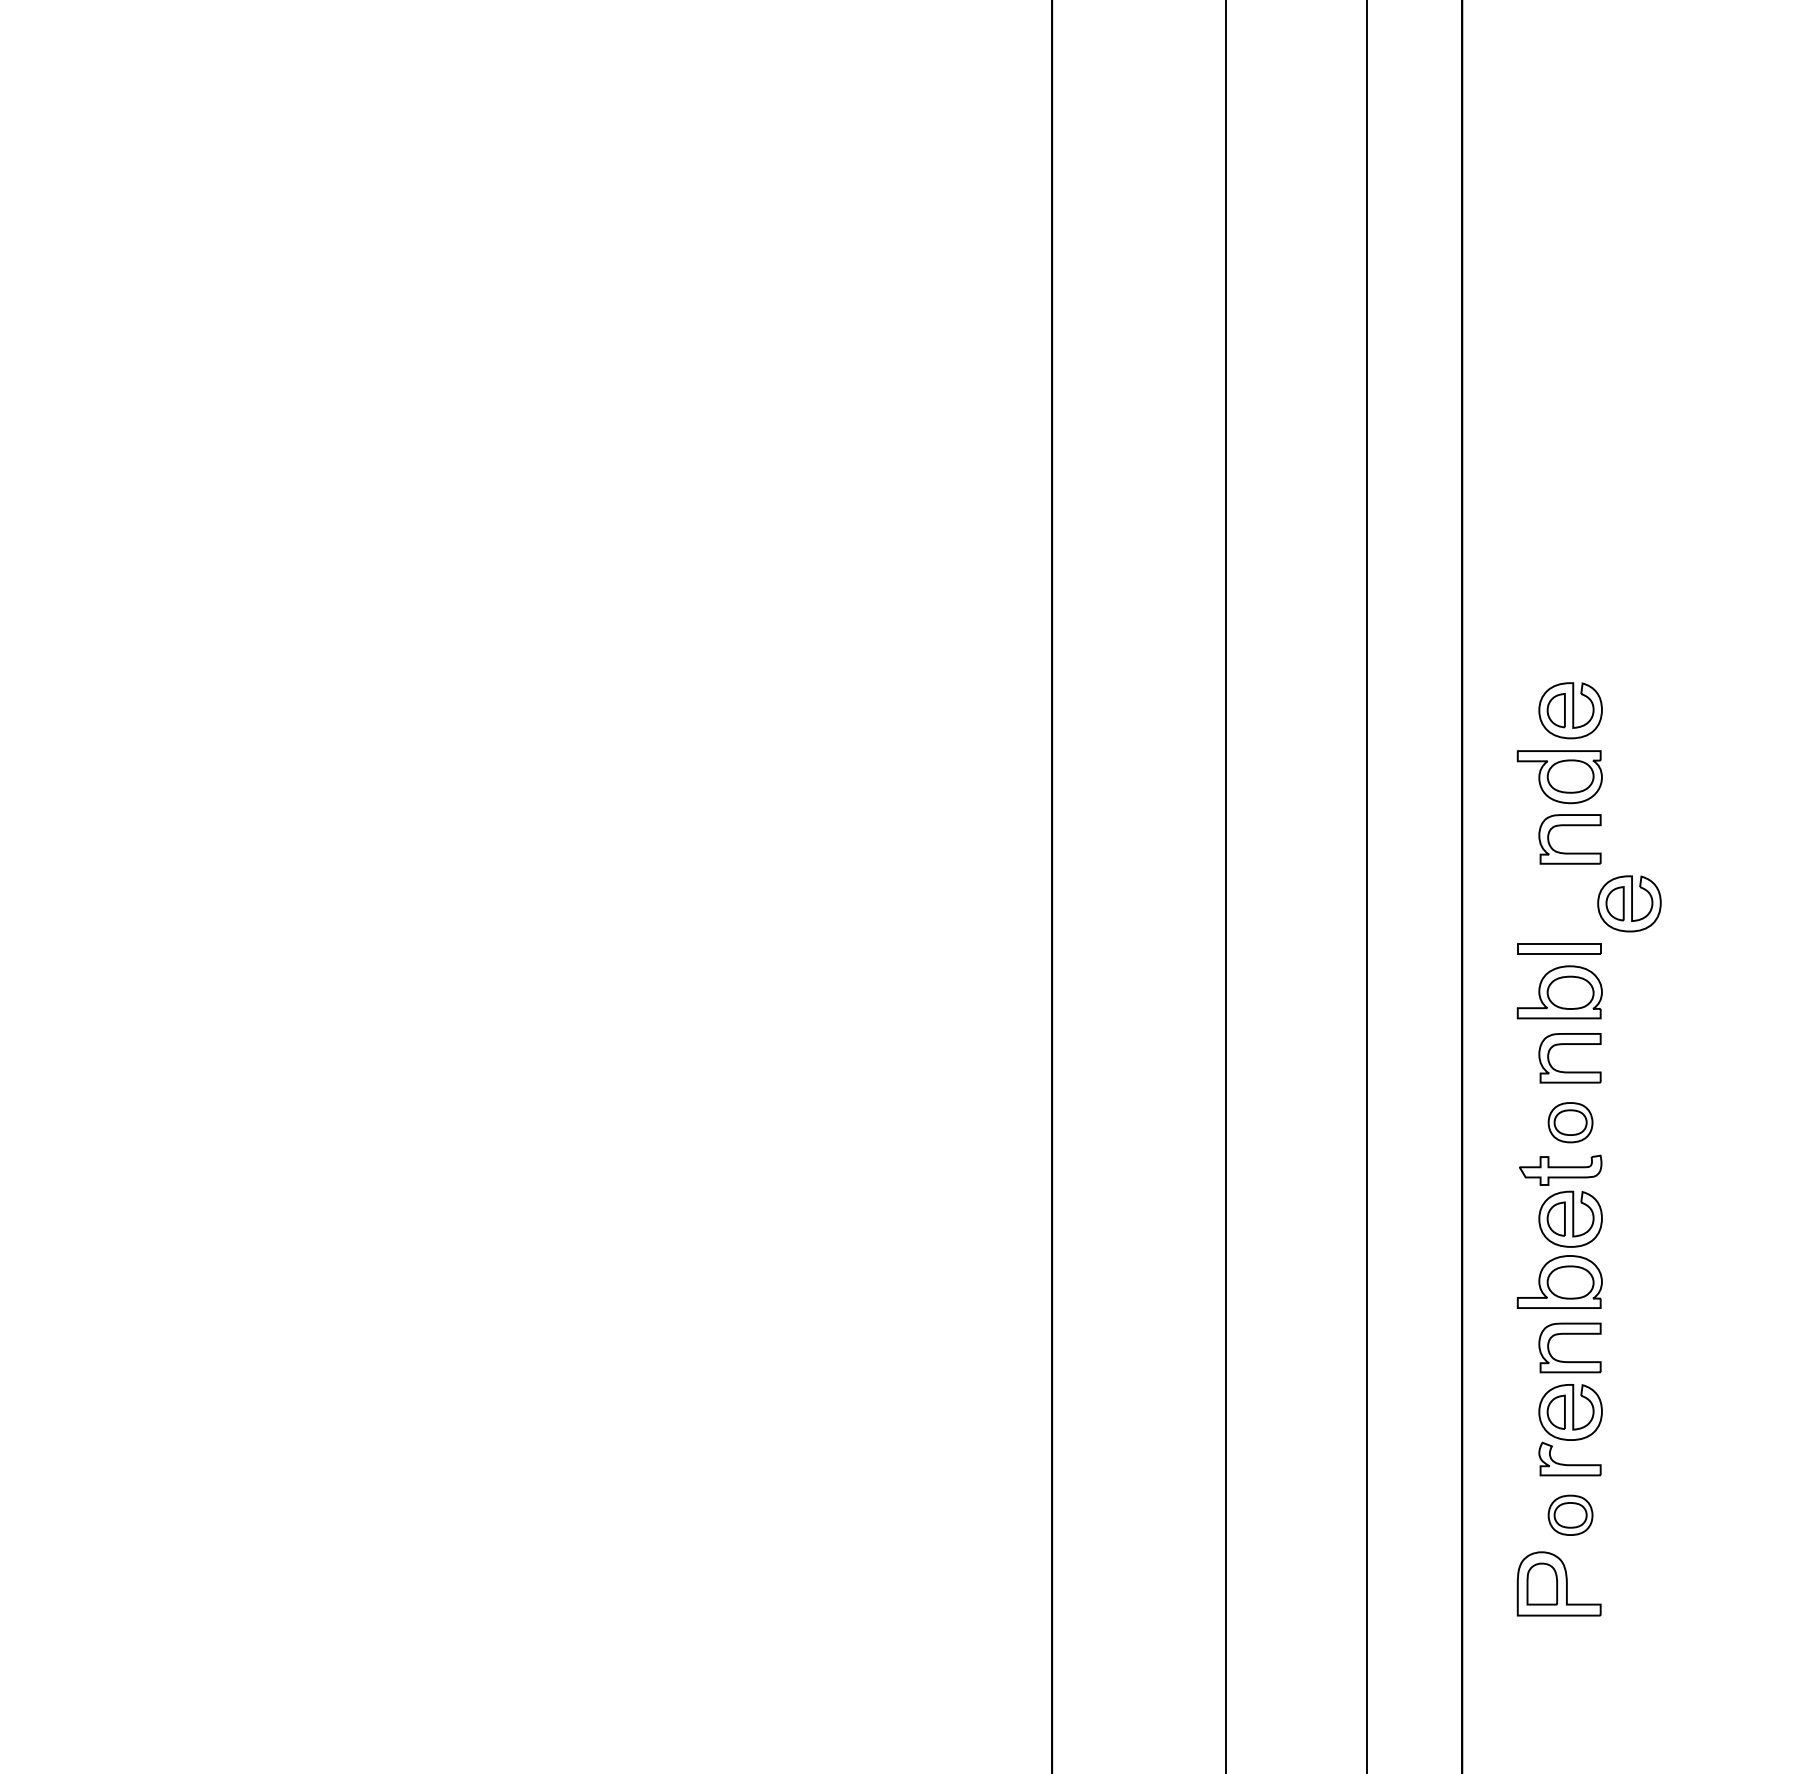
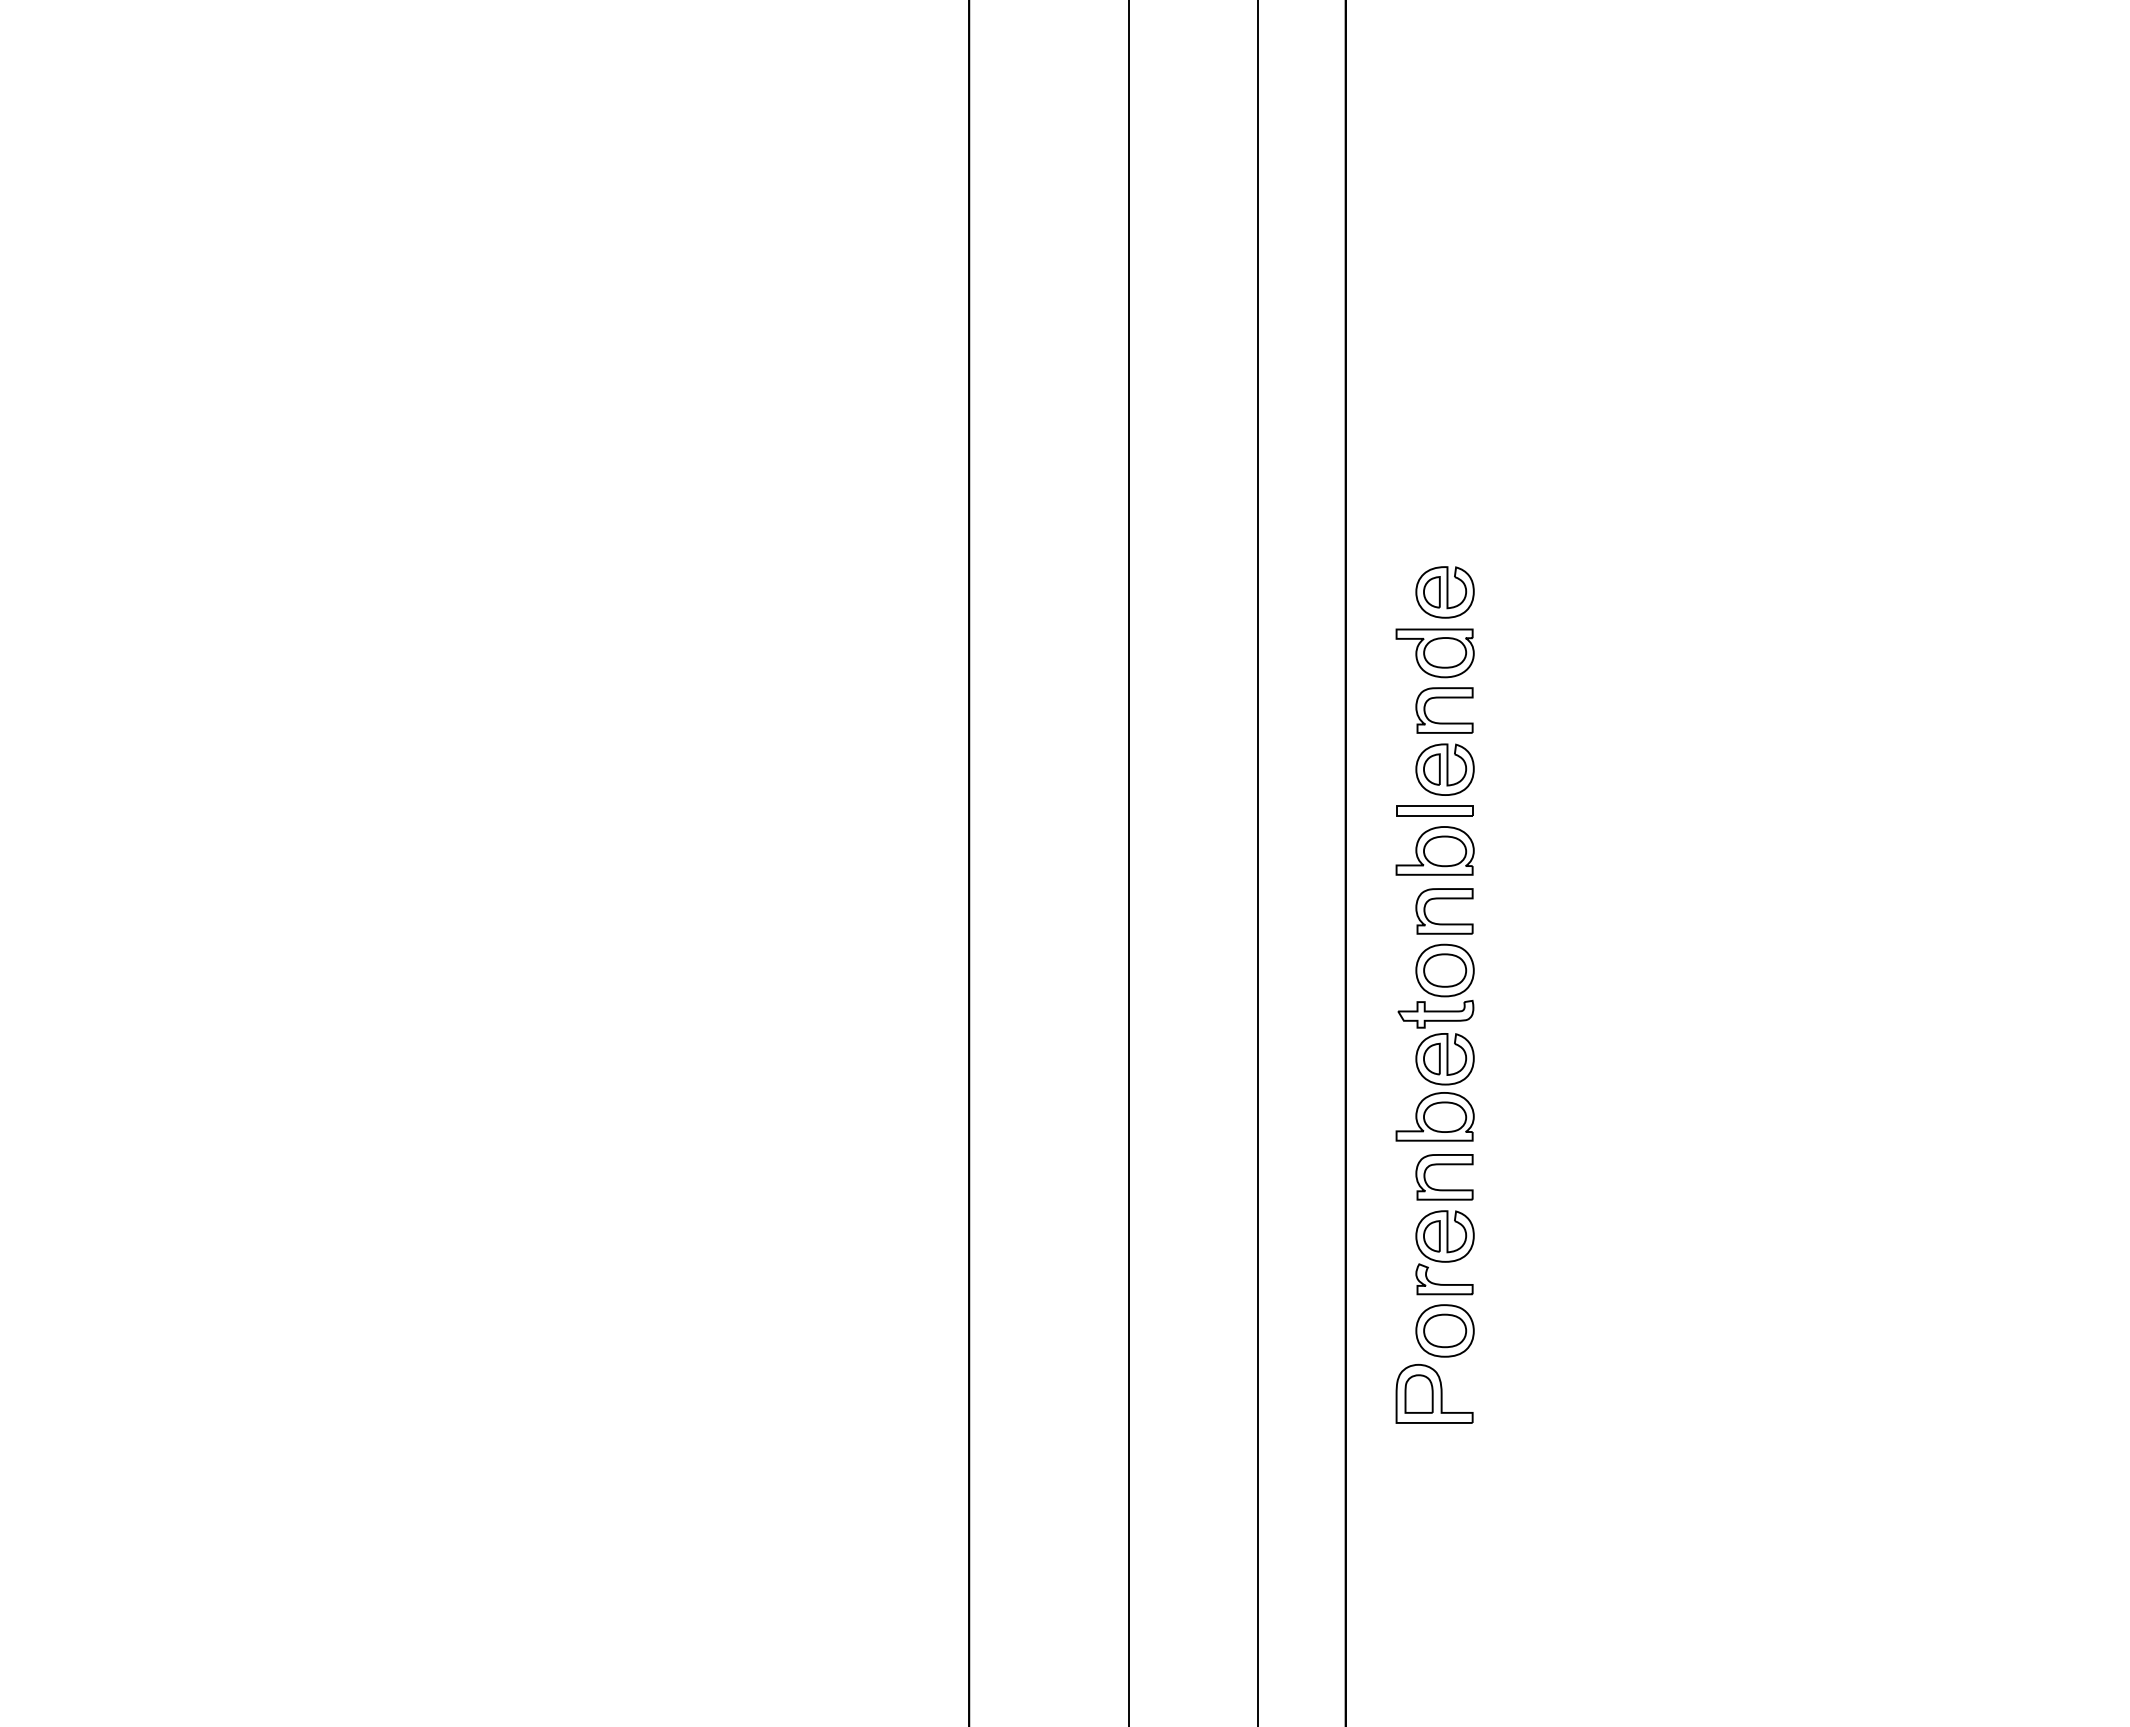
part: (1628, 903) -> (1444, 769), moved
part: (1569, 1122) -> (1444, 970), size x1.43
part: (1569, 1514) -> (1444, 1330), size x1.43

